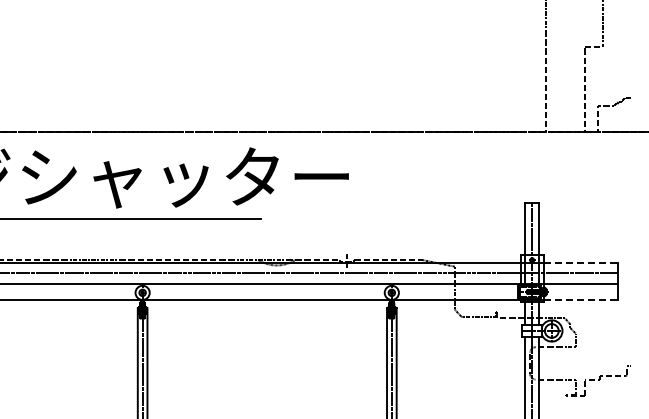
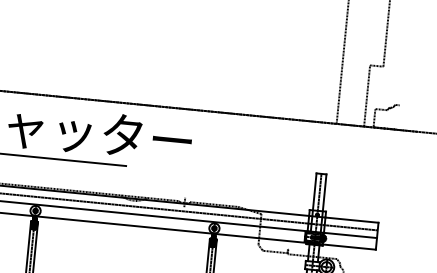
line: (580, 262) -> (351, 219), dashed -> solid
line: (580, 300) -> (349, 247), dashed -> solid

